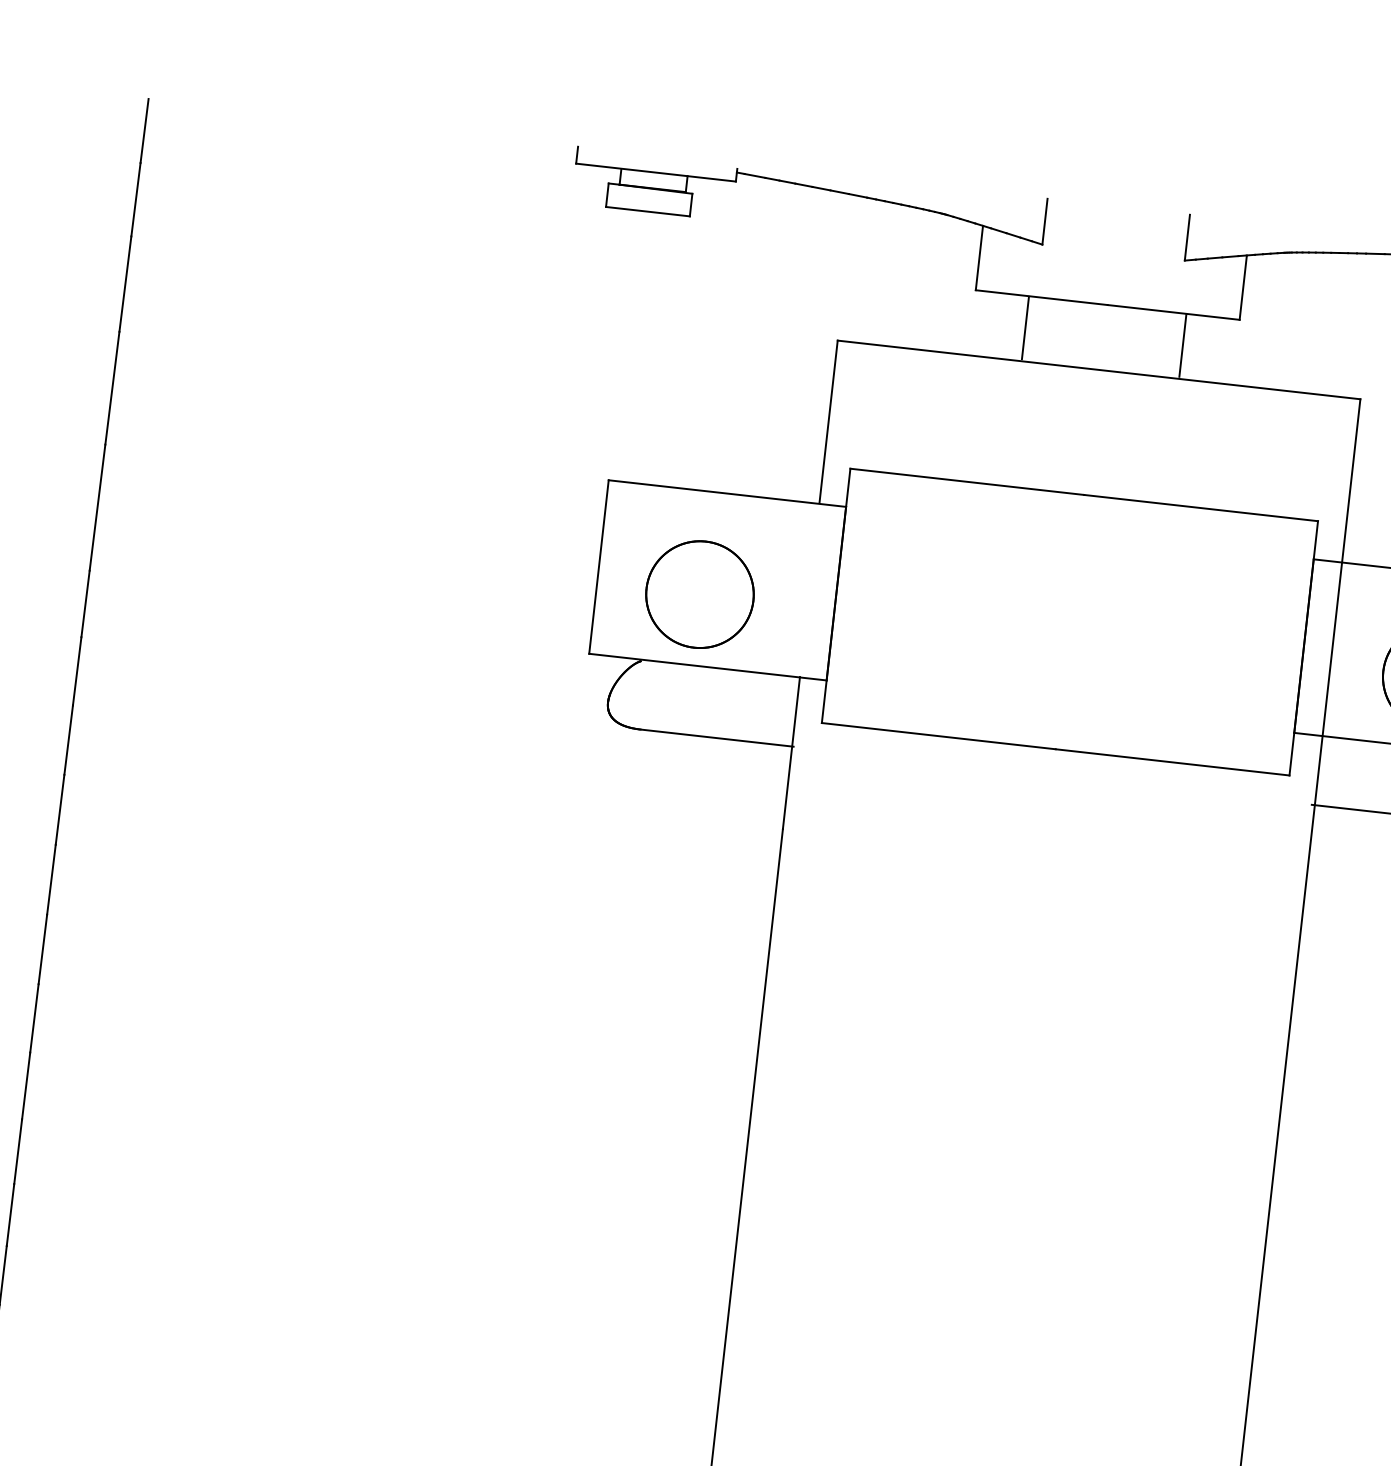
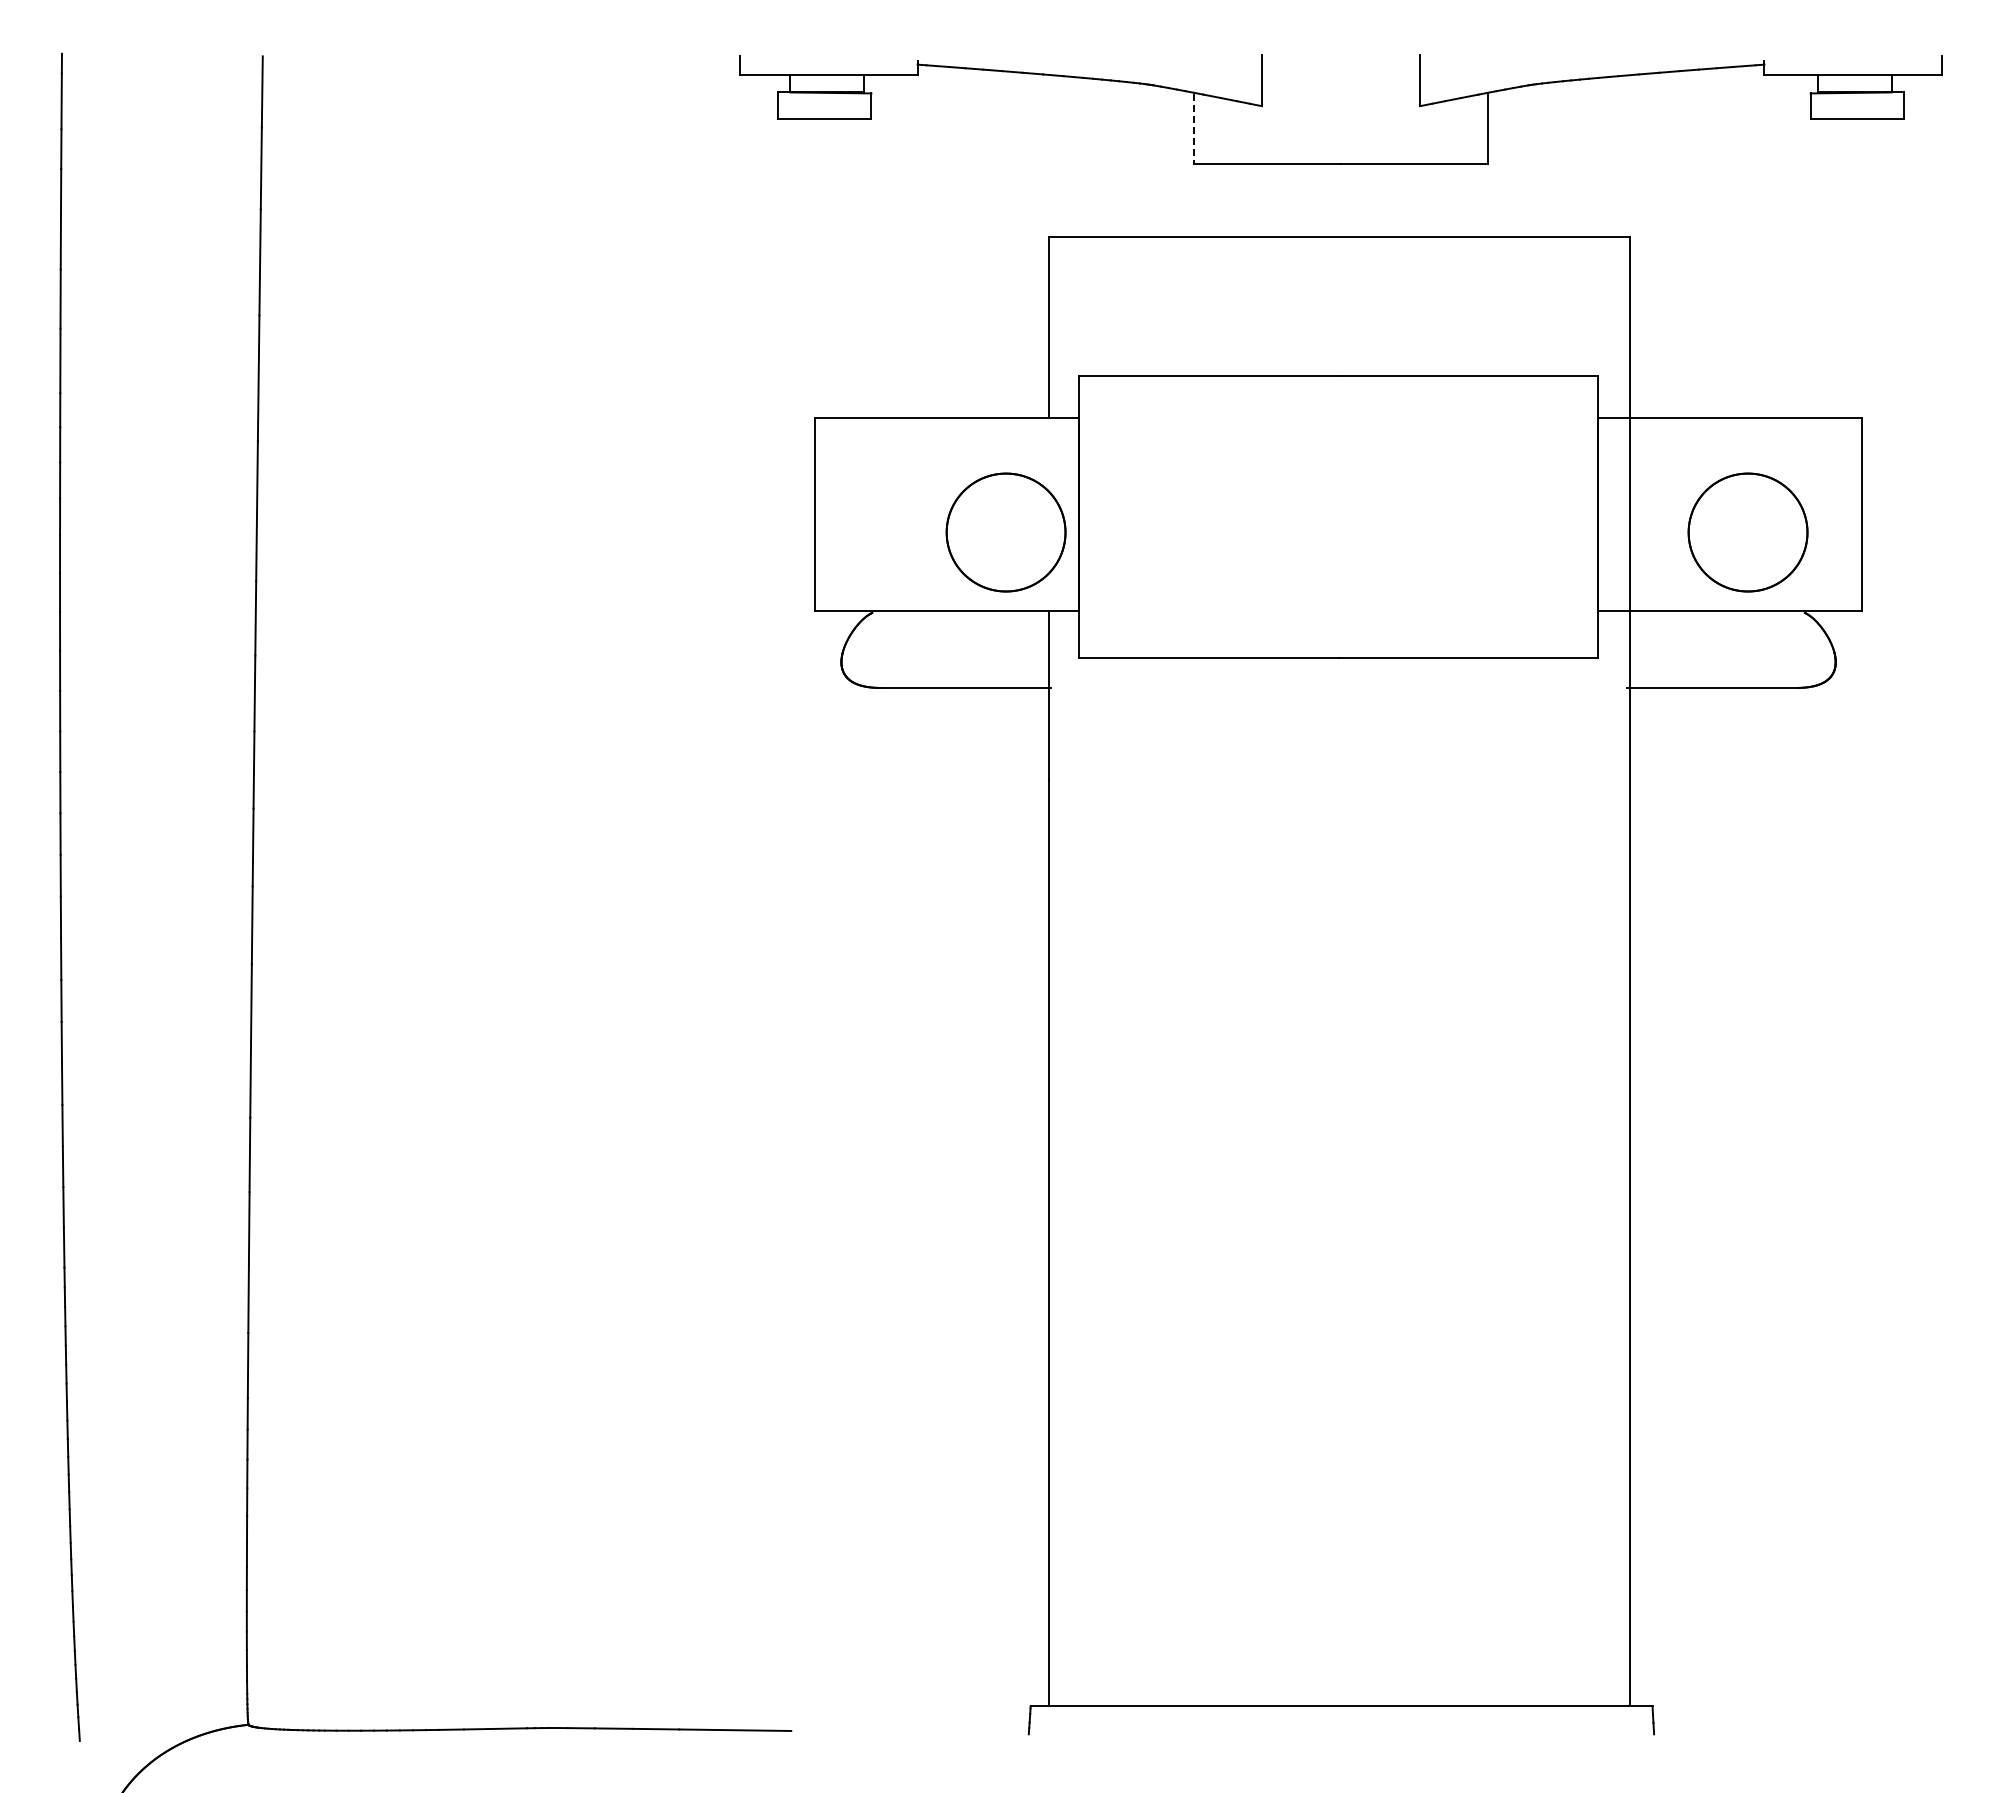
line: (979, 258) -> (1194, 129), solid -> dashed
line: (1025, 327) -> (1253, 199), removed
line: (1182, 345) -> (1428, 199), removed
part: (699, 594) -> (1005, 532), moved

